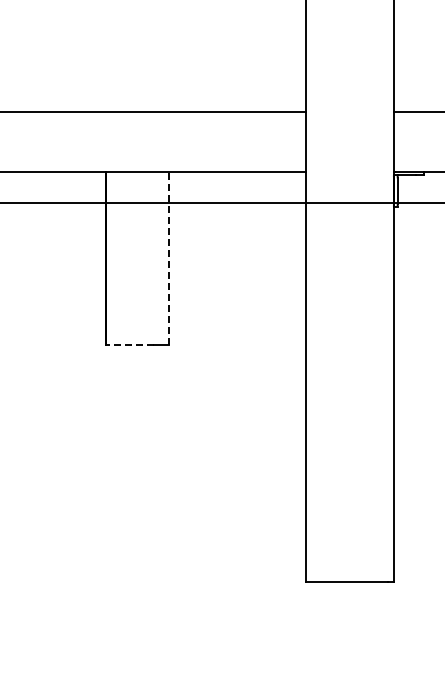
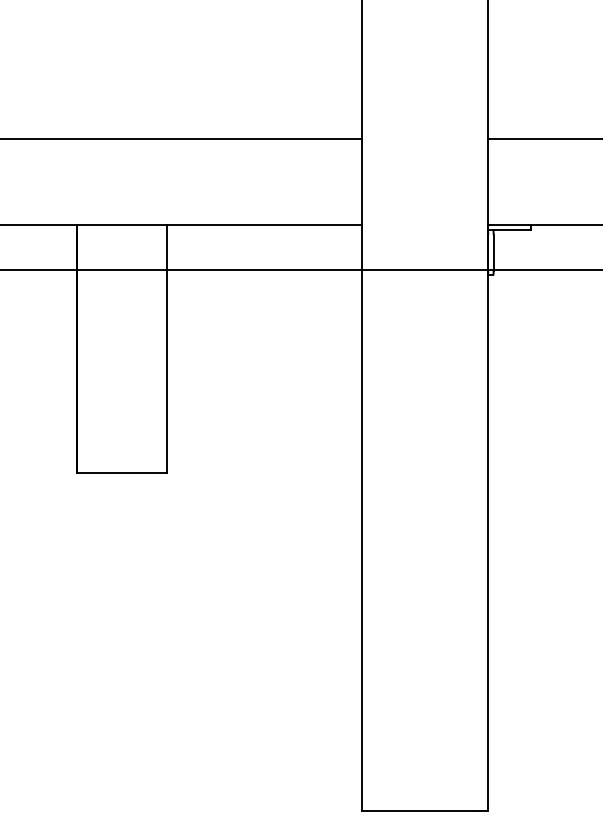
line: (169, 258) -> (167, 349), dashed -> solid
line: (129, 344) -> (110, 472), dashed -> solid

